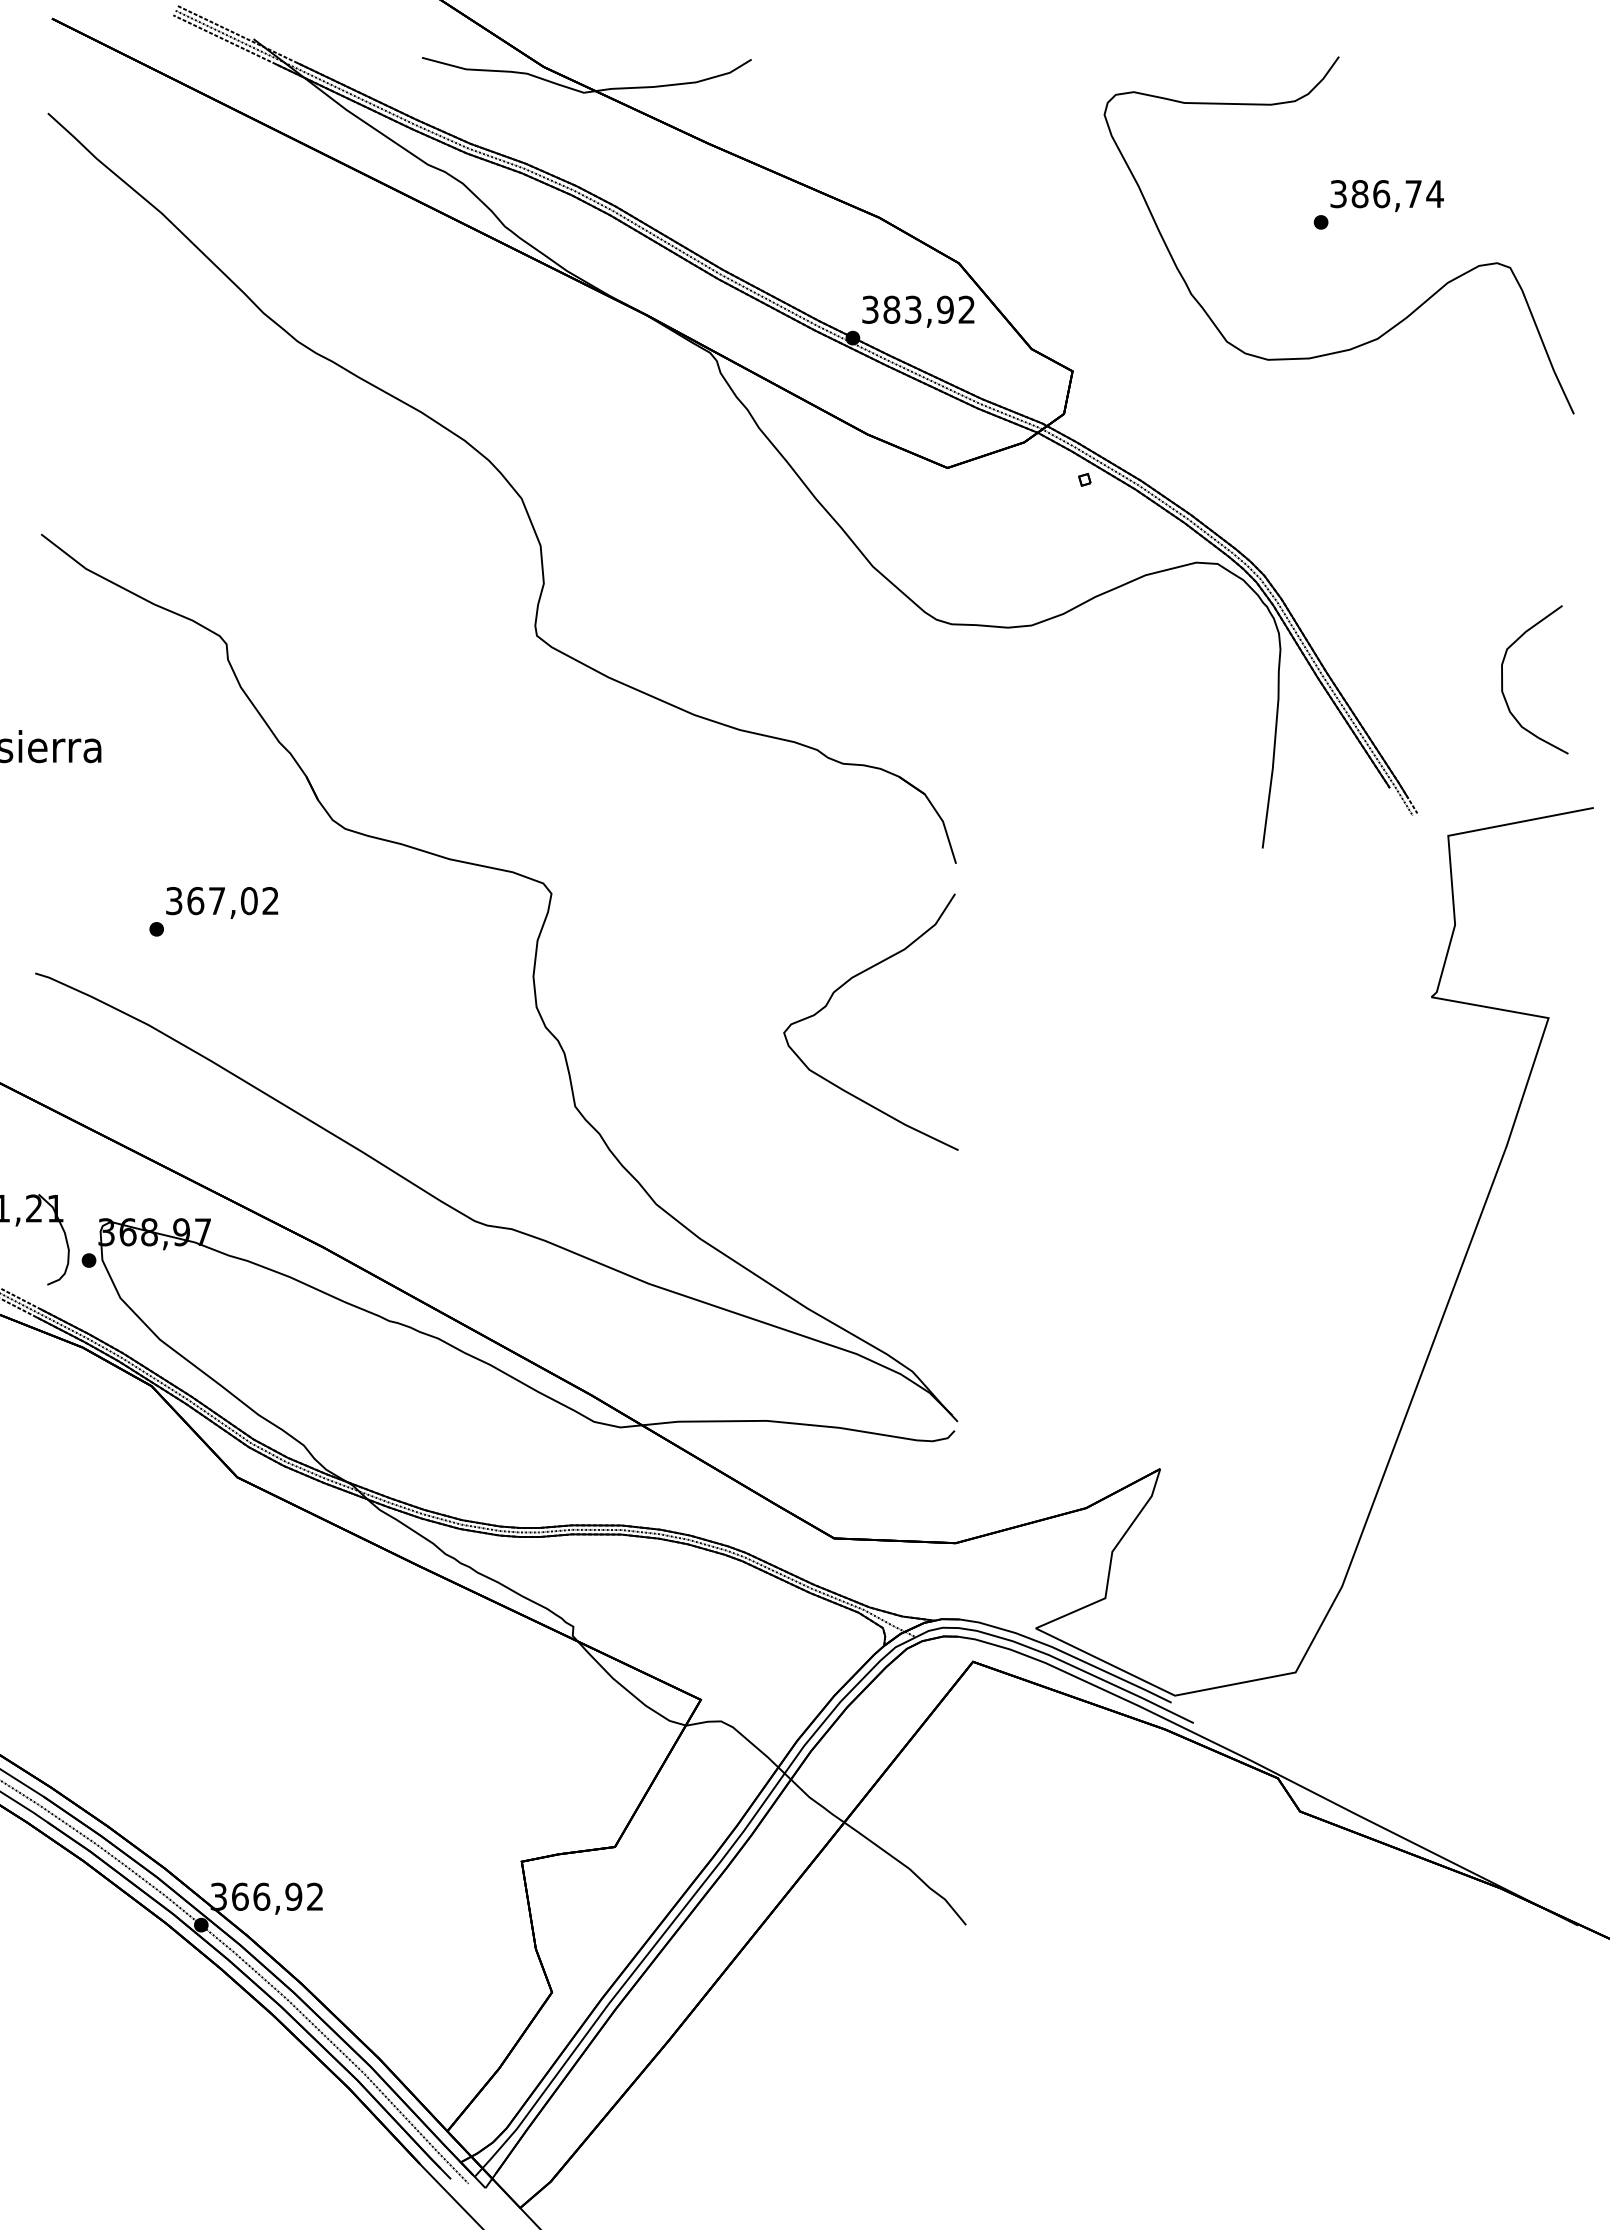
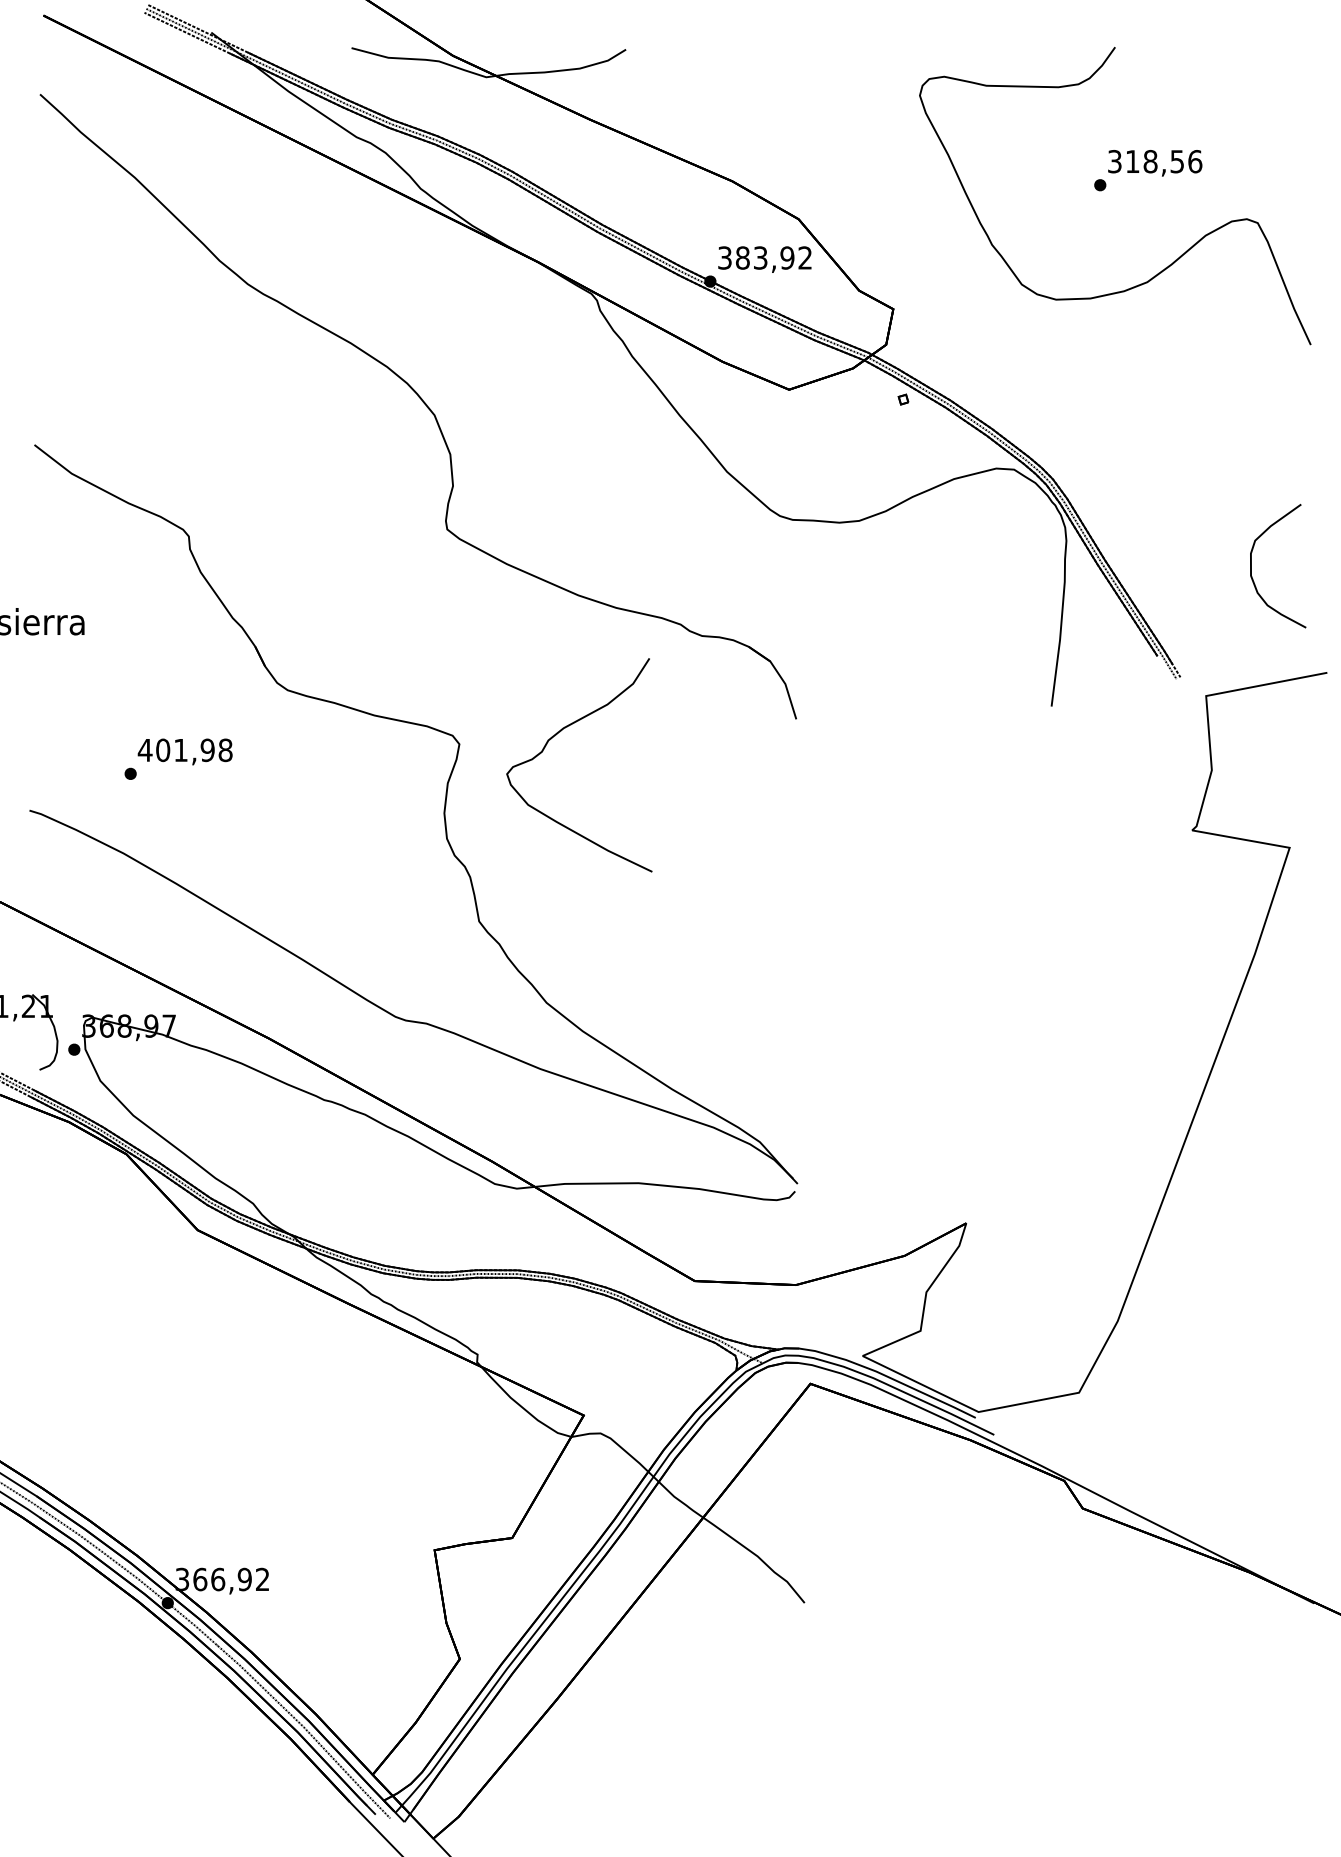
text: (1397, 193) -> (1163, 161), 386,74 -> 318,56
text: (221, 901) -> (184, 750), 367,02 -> 401,98
curve: (843, 986) -> (556, 735), moved

